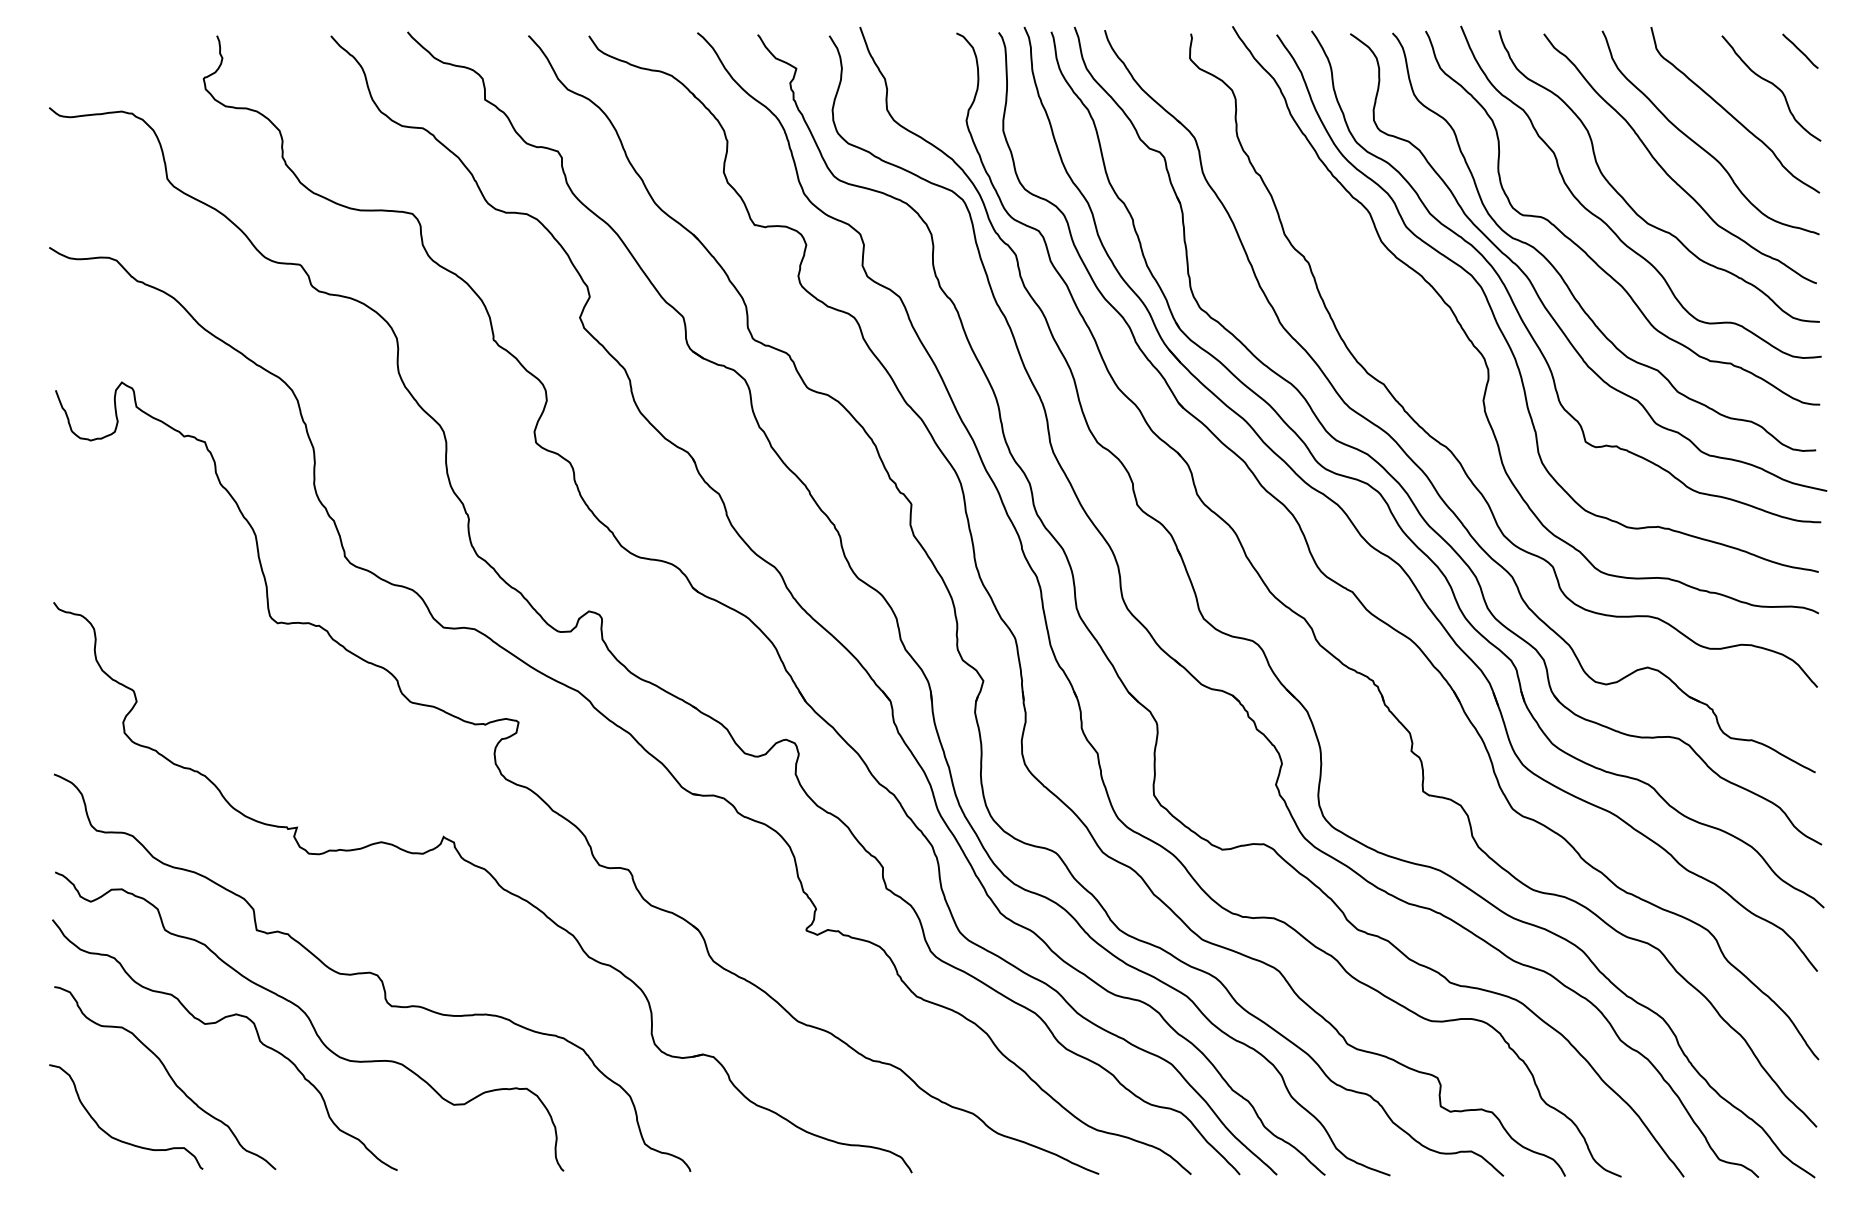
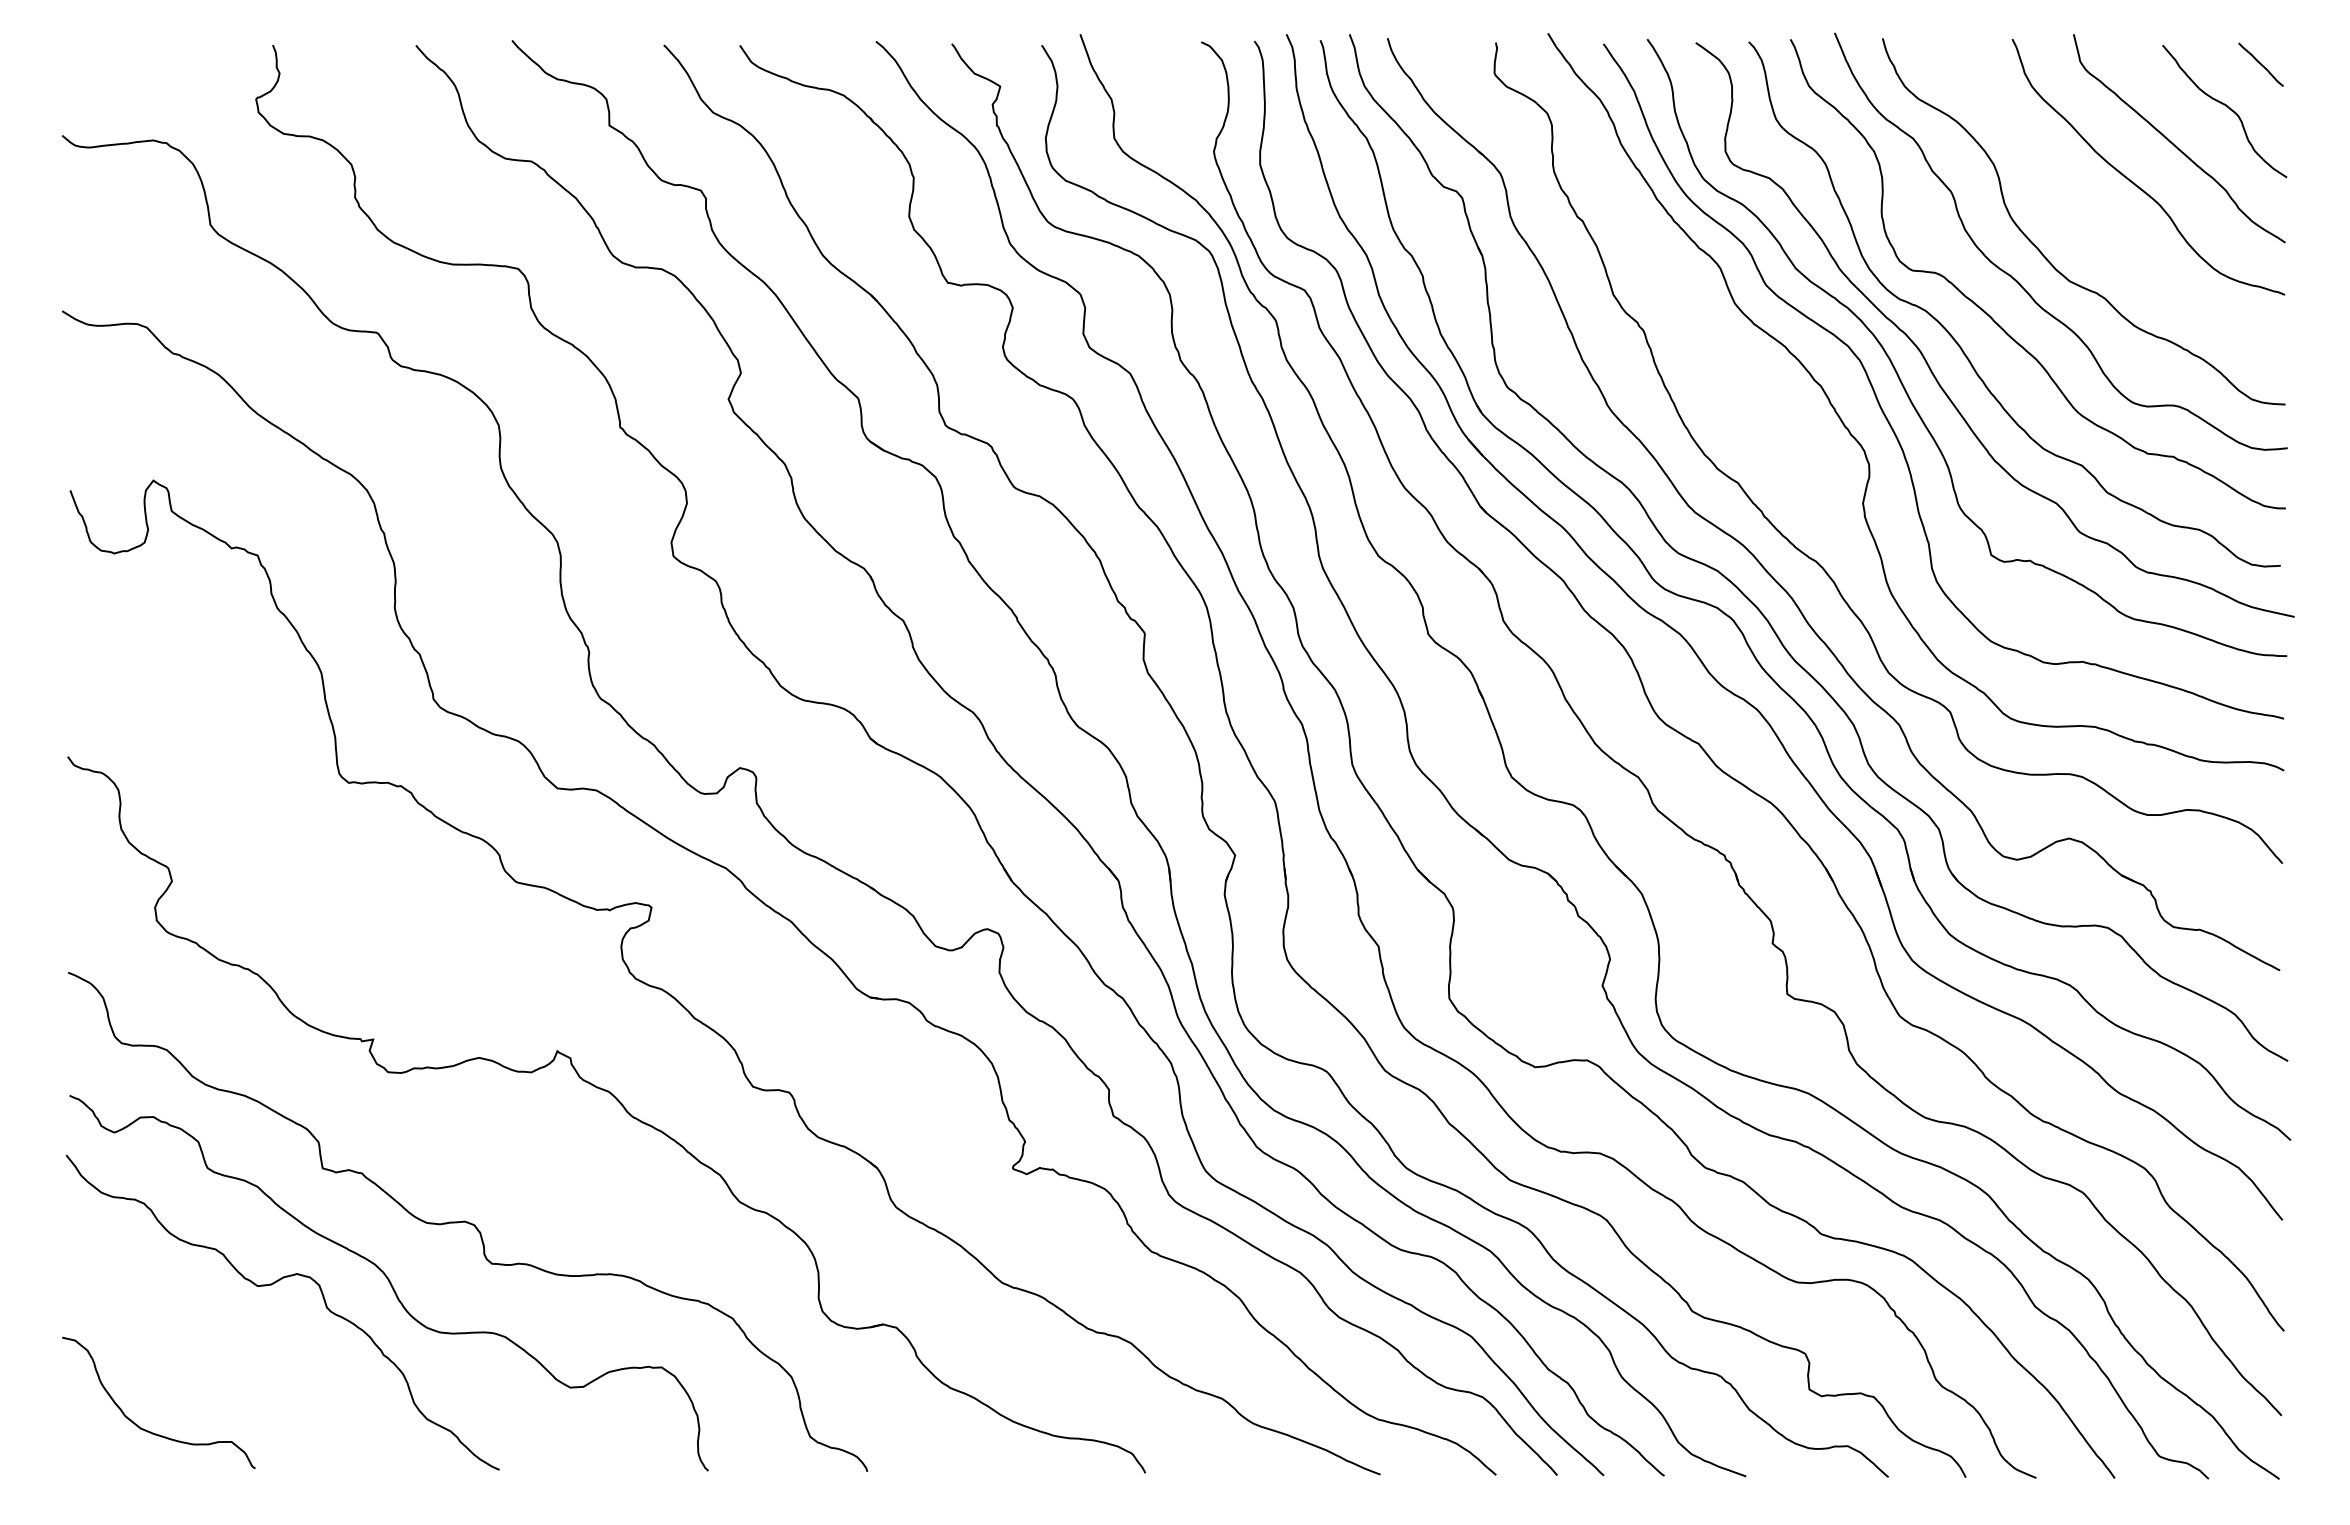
curve: (1666, 171) -> (2092, 215), removed
curve: (168, 1076) -> (212, 1351), removed

